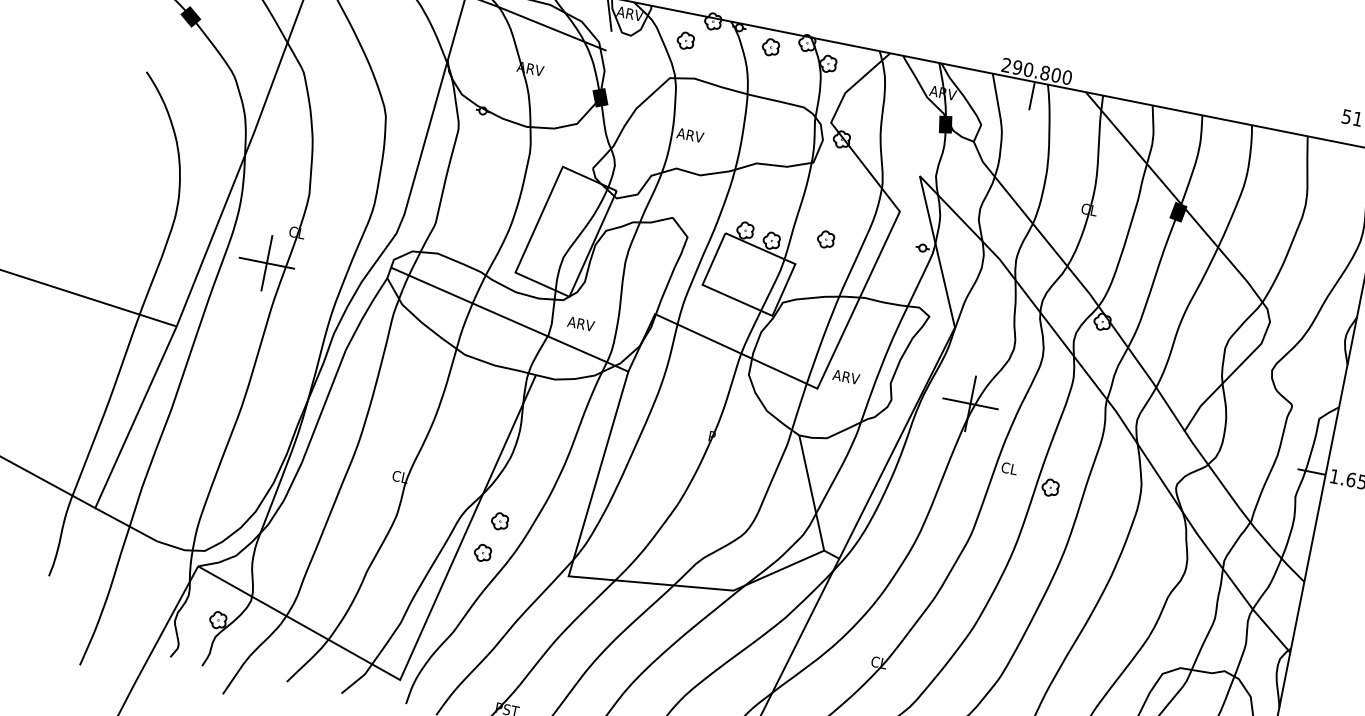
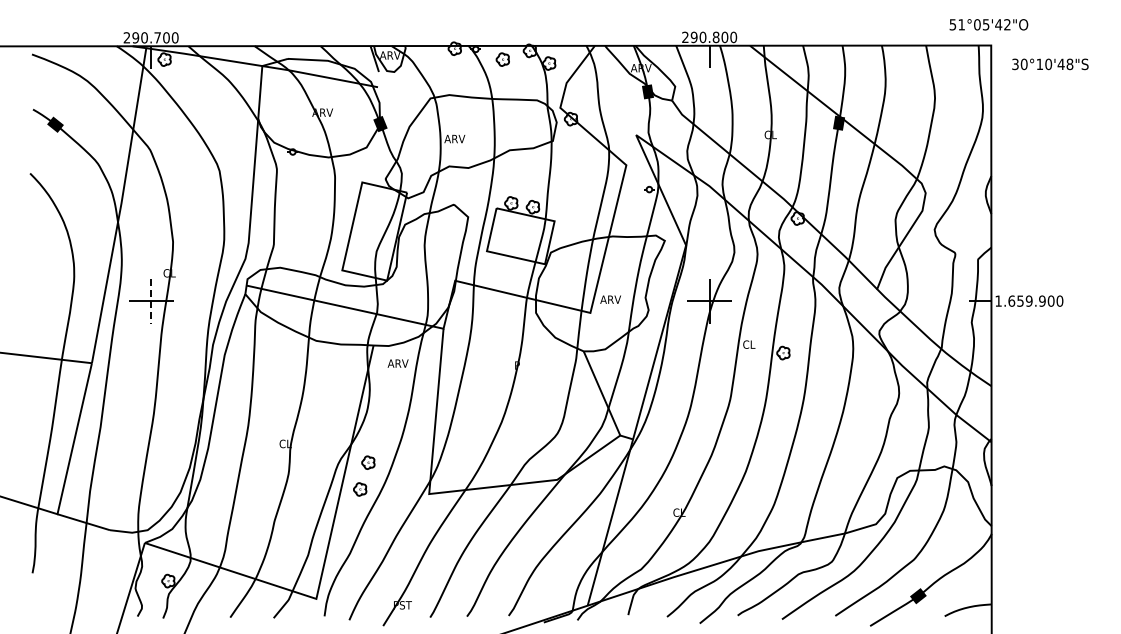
part: (685, 40) -> (436, 67), removed
part: (826, 239) -> (574, 197), removed
line: (267, 263) -> (151, 301), solid -> dashed
text: (580, 323) -> (397, 363), moved

